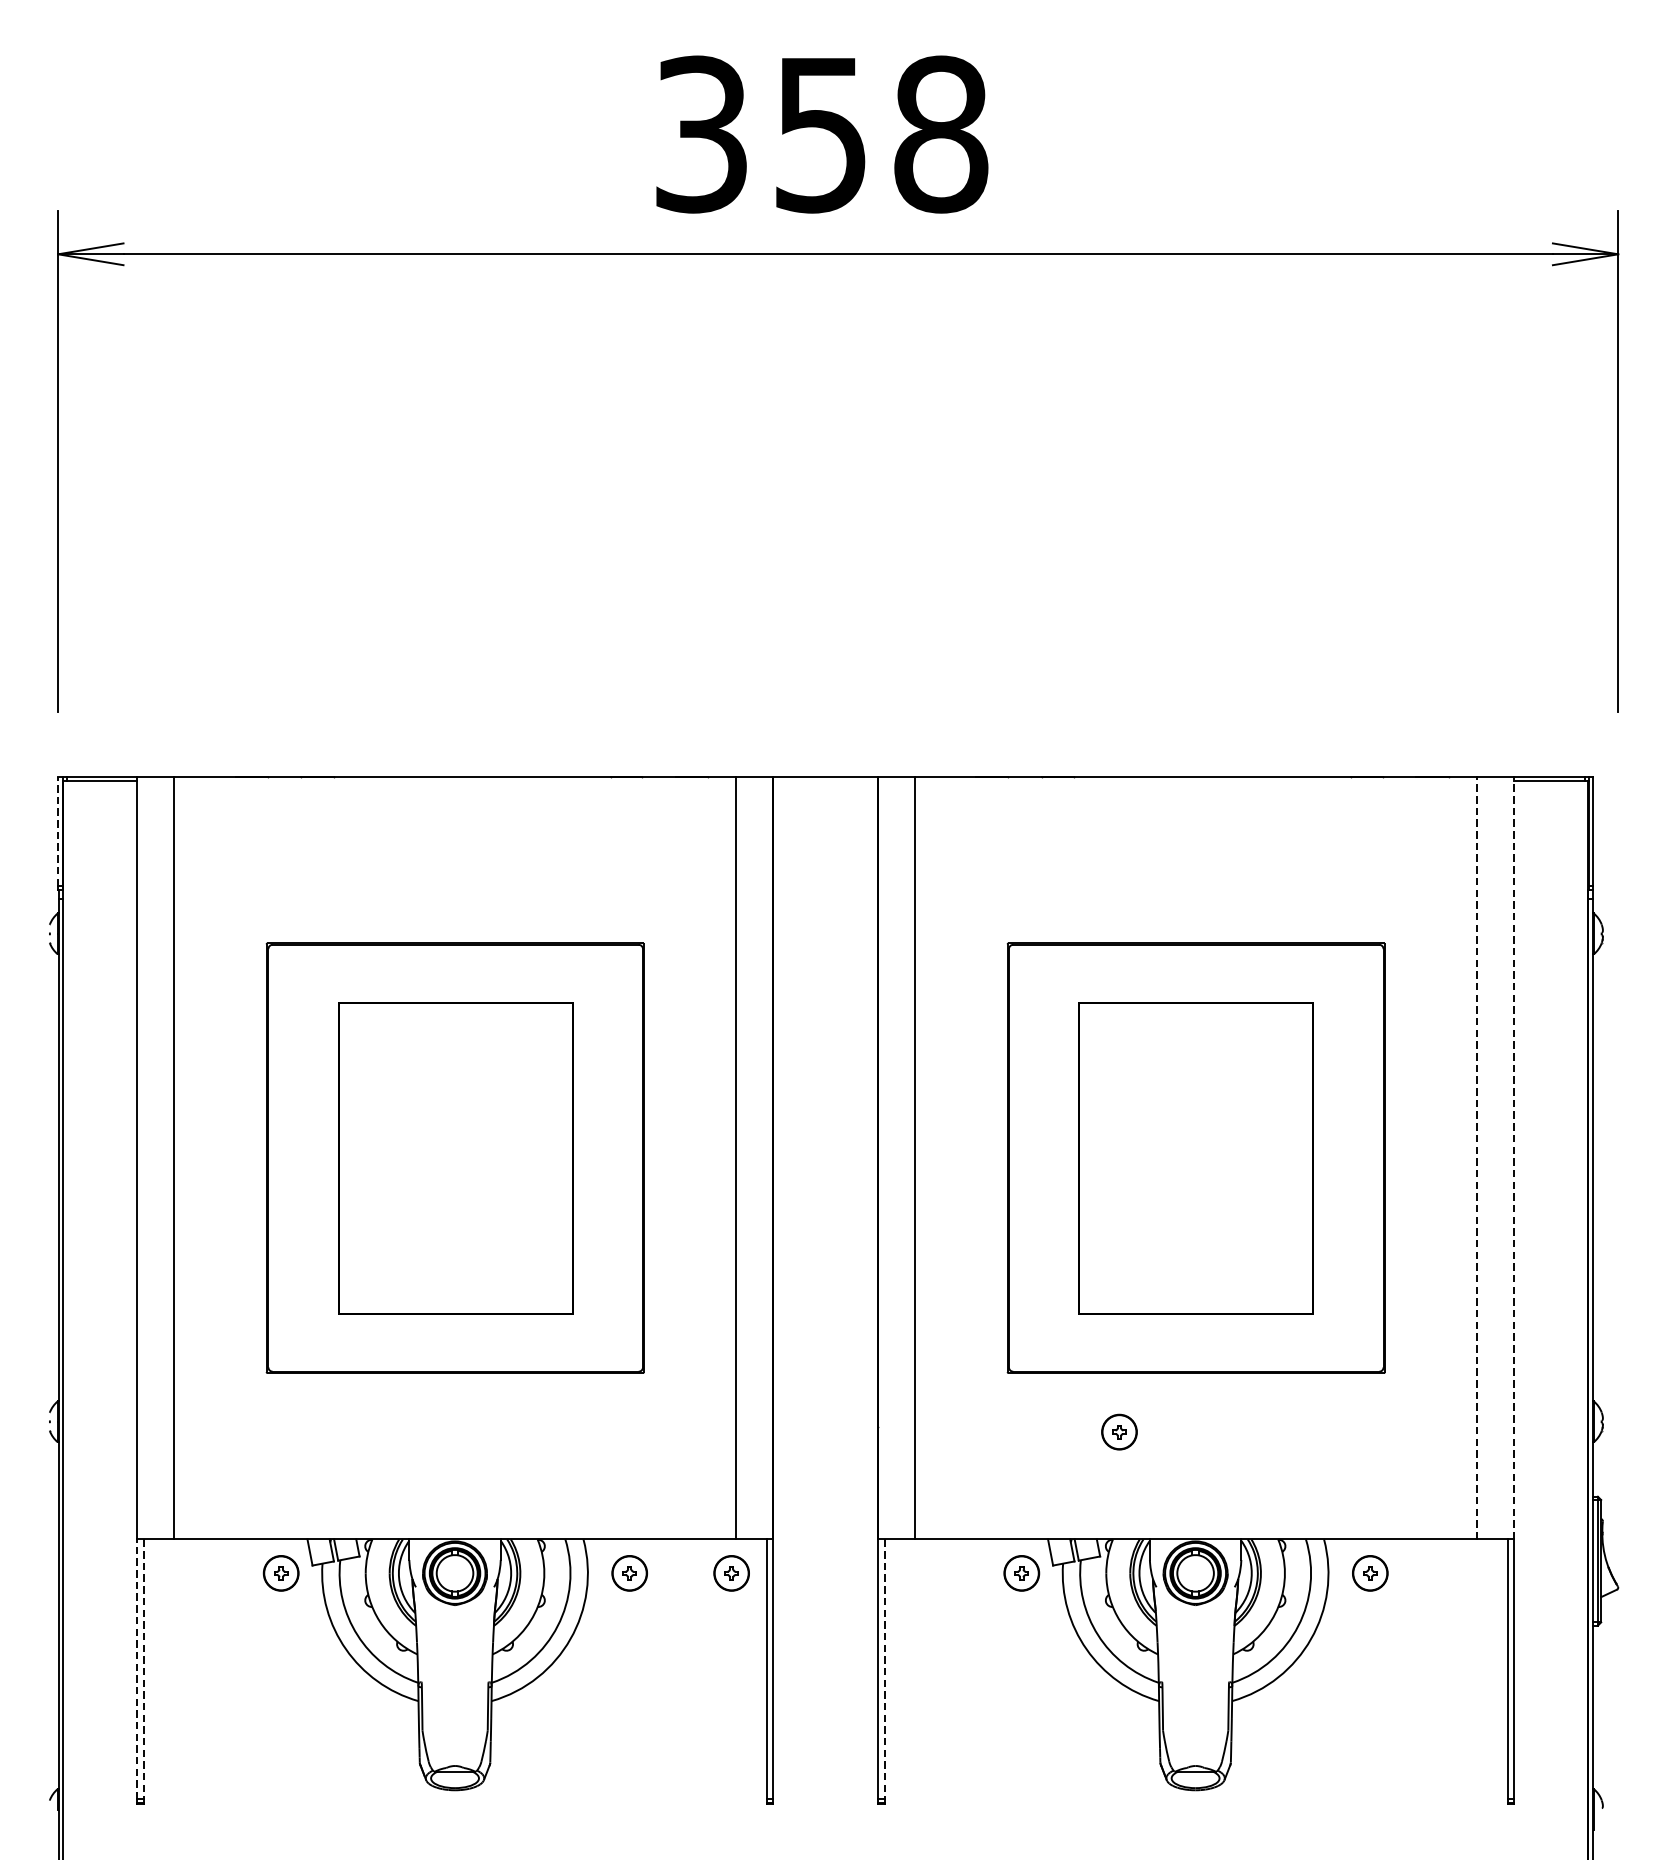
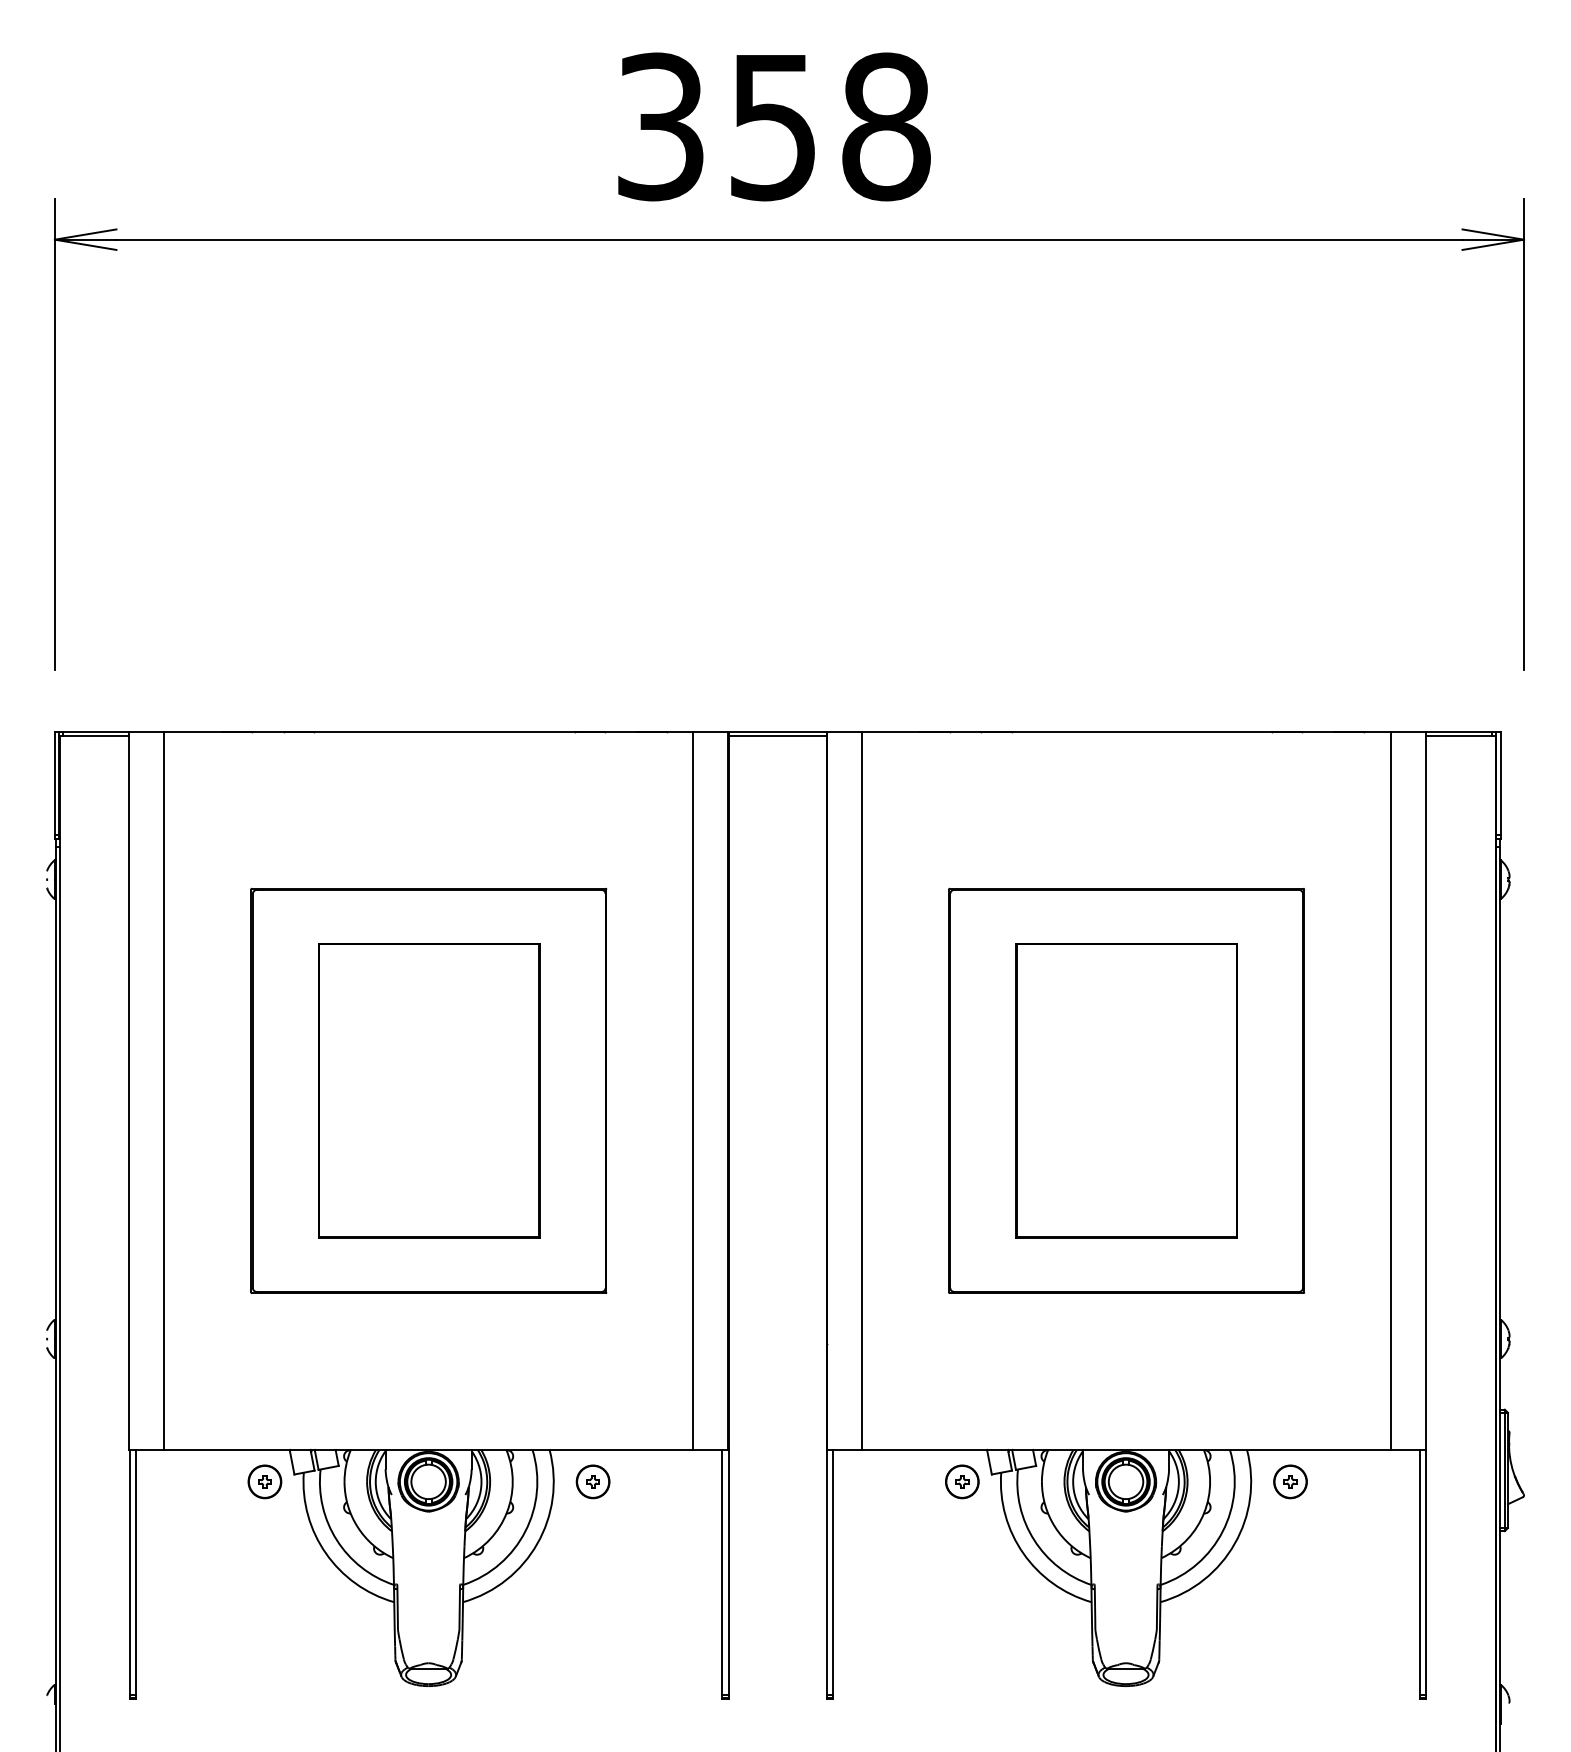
line: (825, 781) -> (777, 736), added
line: (57, 830) -> (54, 782), dashed -> solid
line: (1477, 1157) -> (1391, 1090), dashed -> solid
line: (1514, 1157) -> (1426, 1090), dashed -> solid
part: (1119, 1431) -> (1054, 1348), removed
part: (730, 1572) -> (688, 1481), removed
line: (137, 1668) -> (129, 1571), dashed -> solid
line: (143, 1669) -> (135, 1572), dashed -> solid
line: (884, 1669) -> (833, 1572), dashed -> solid

